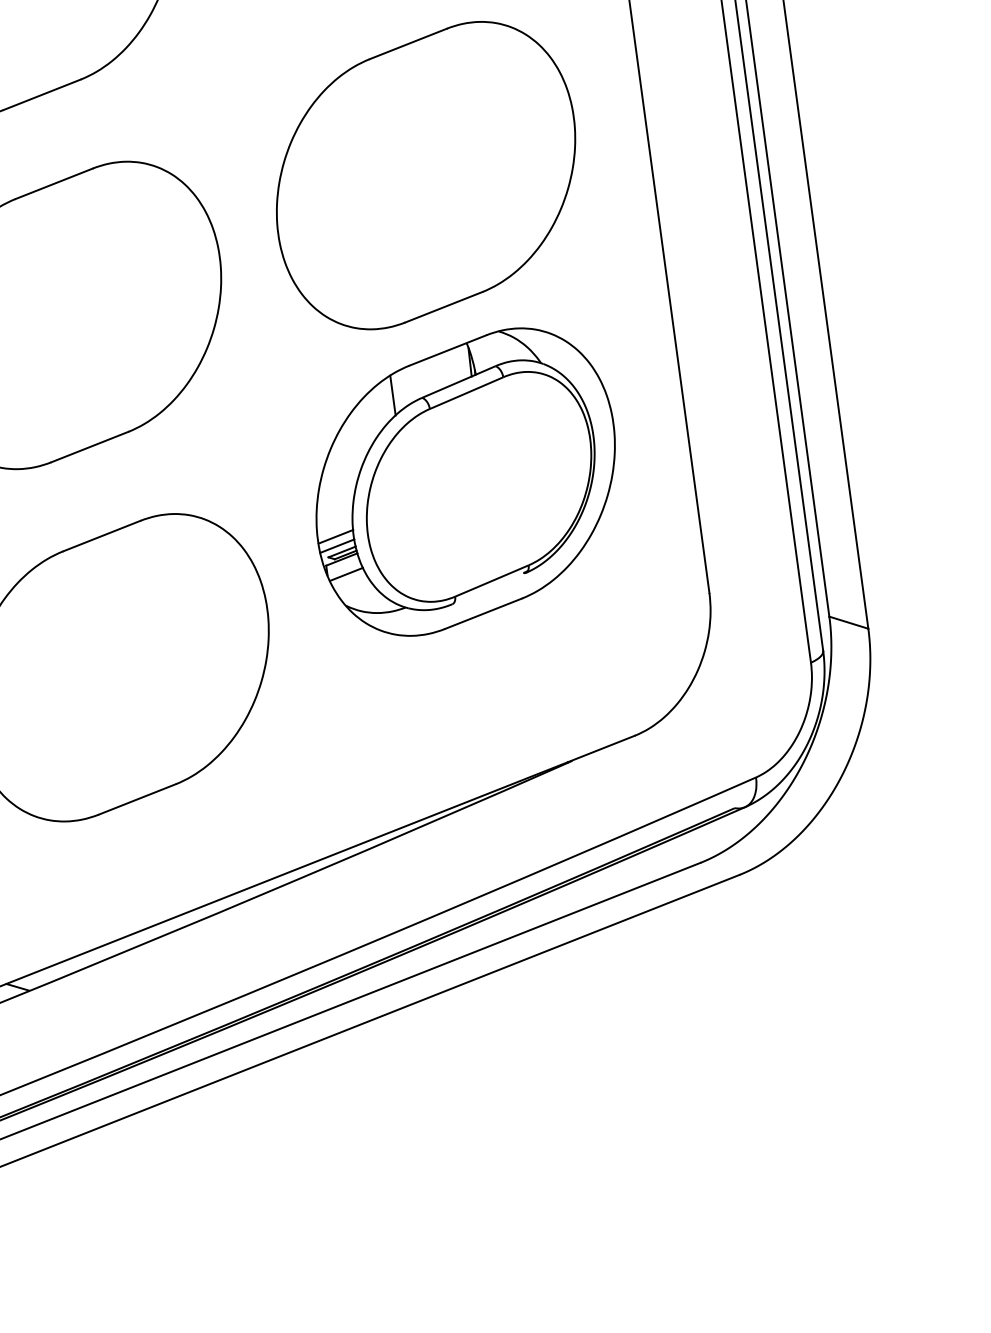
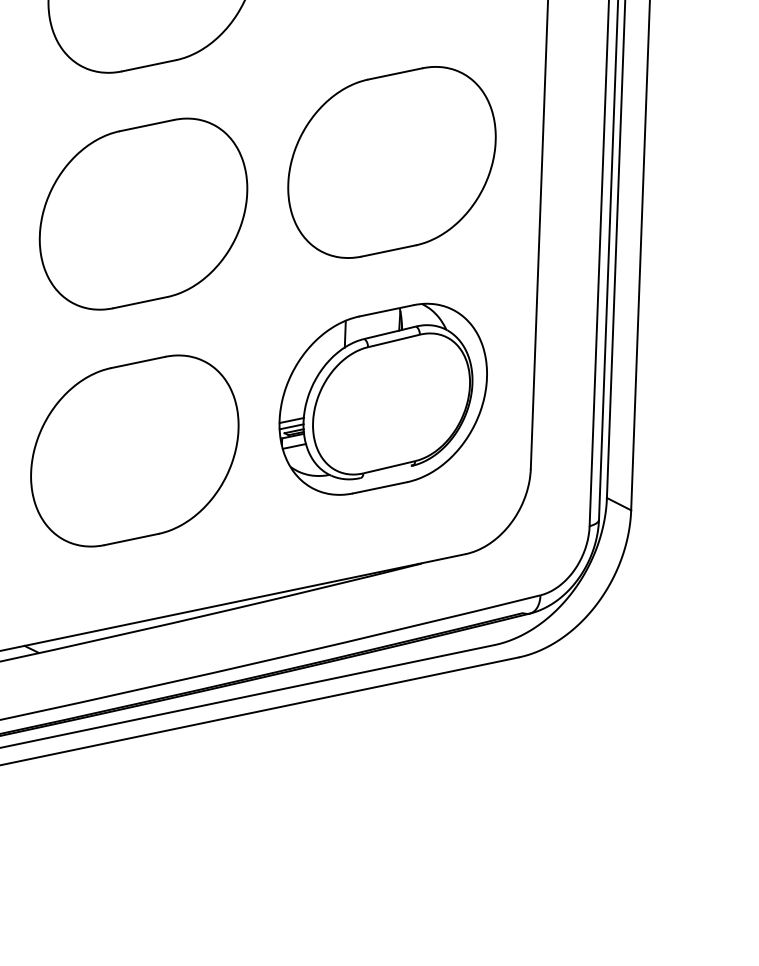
part: (464, 481) -> (382, 398), moved

